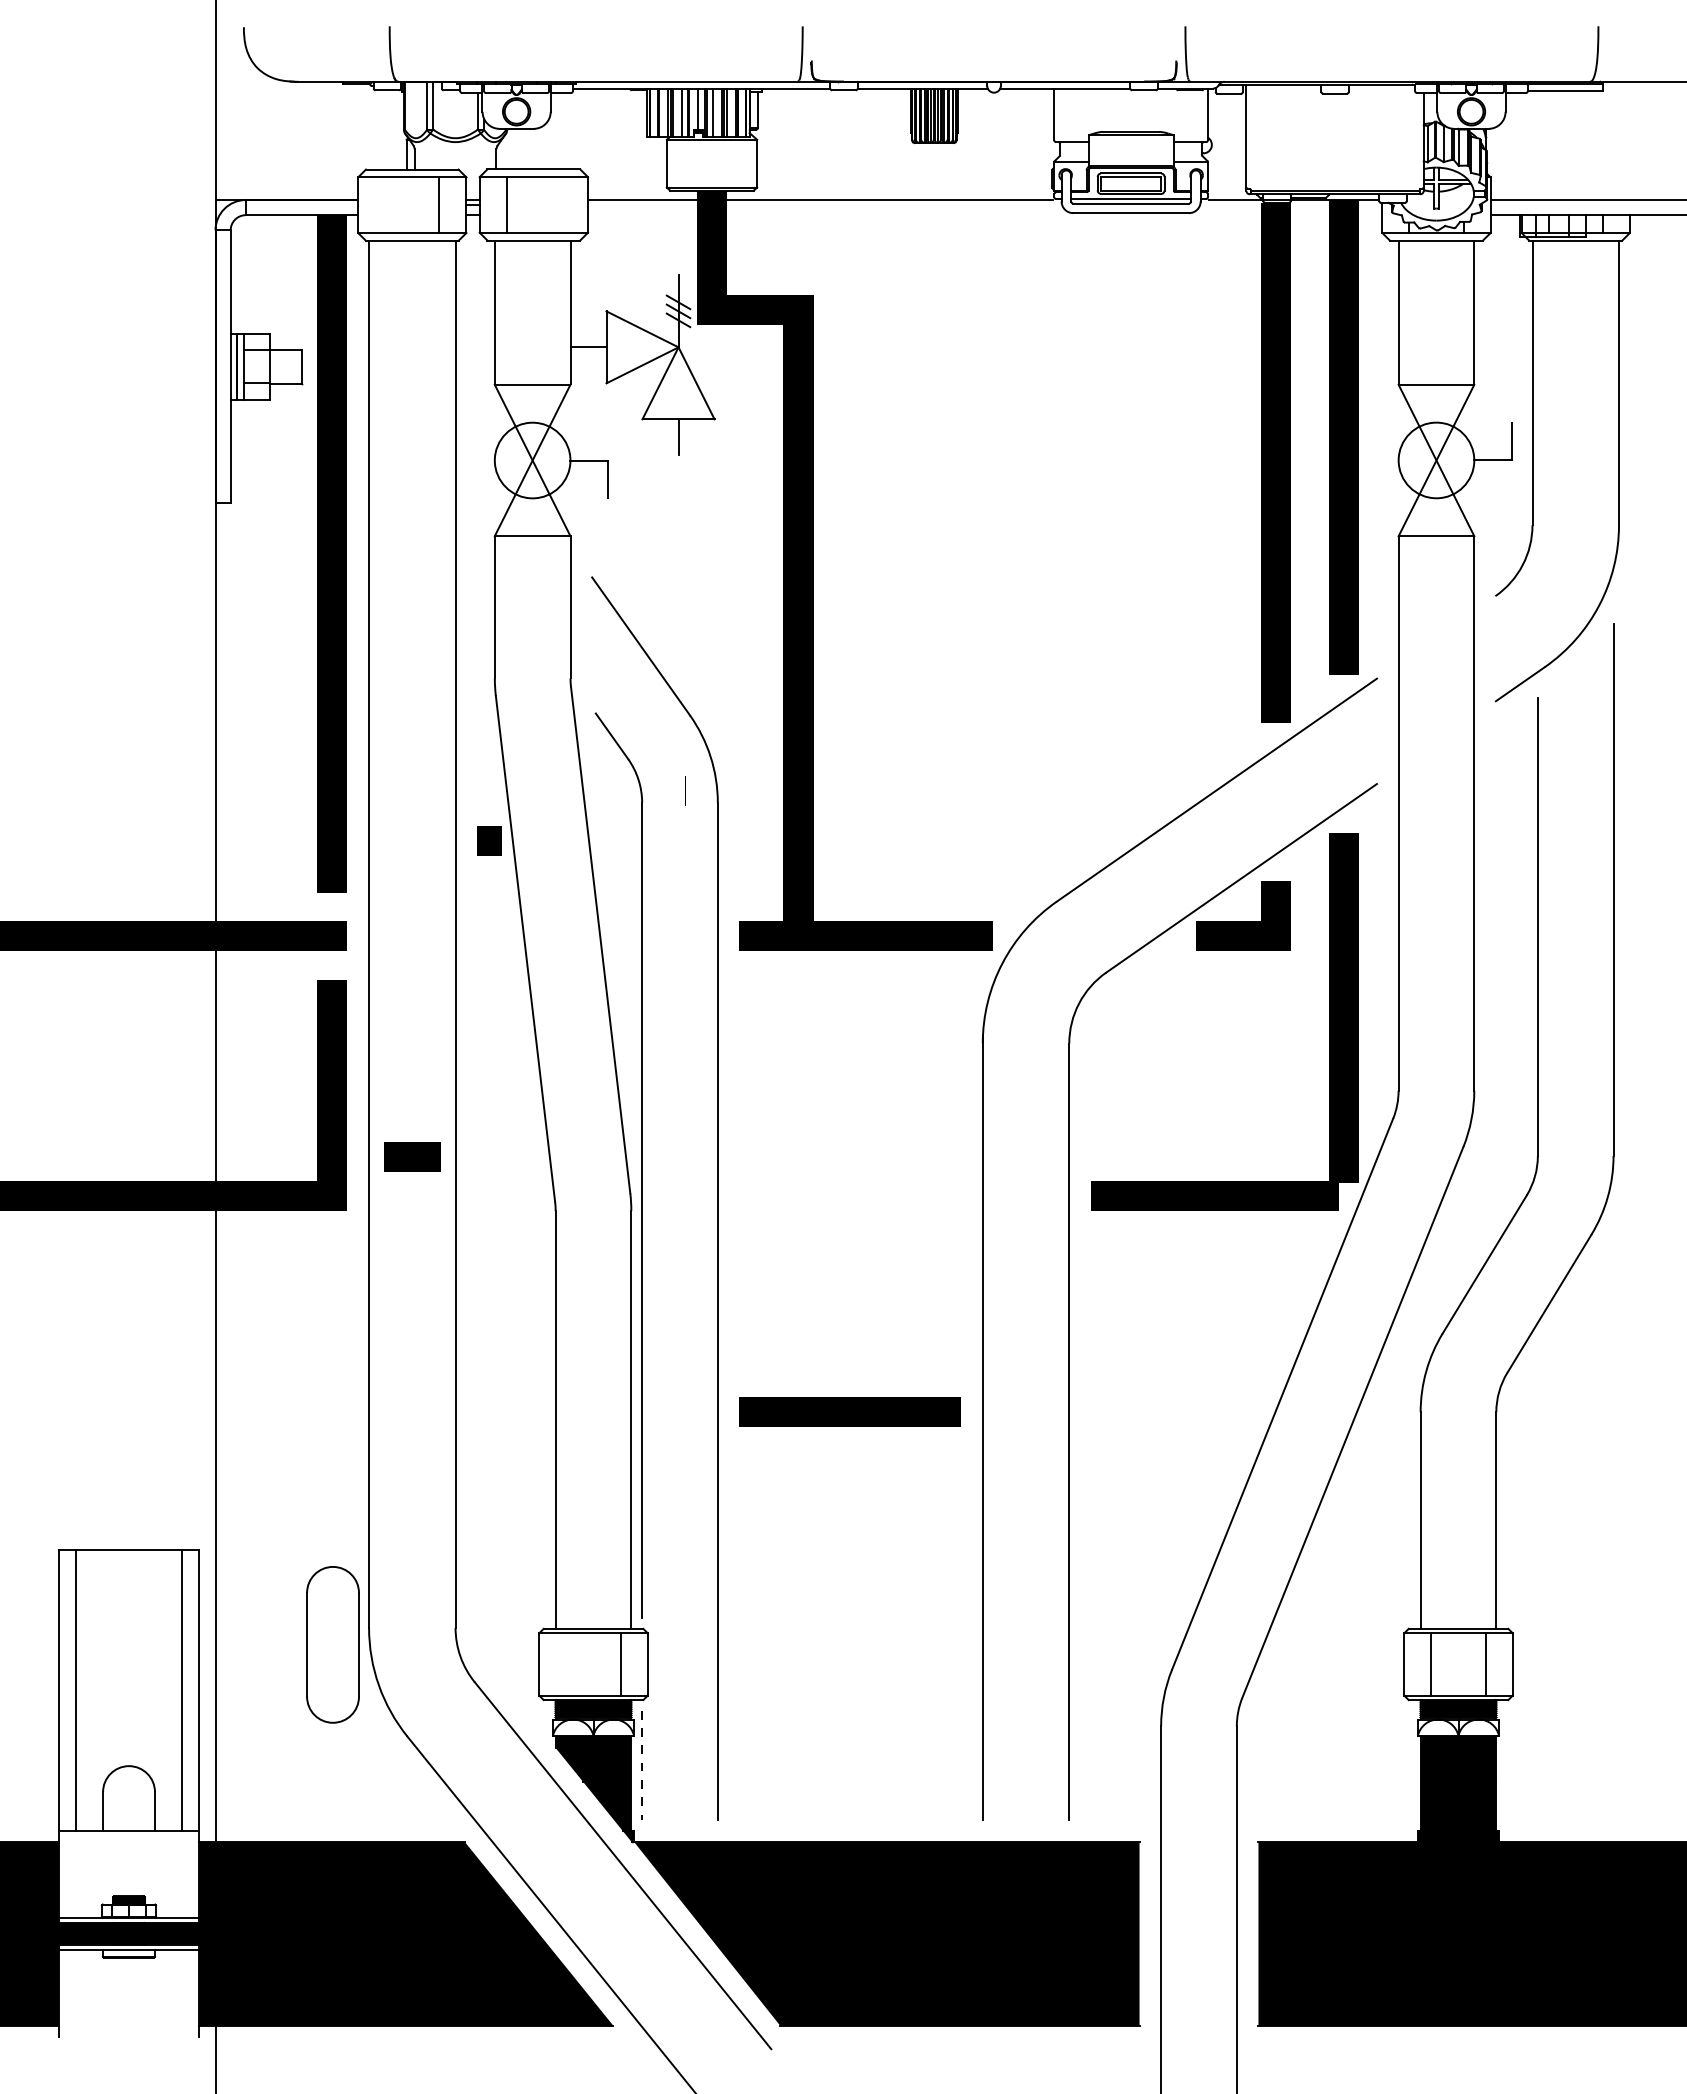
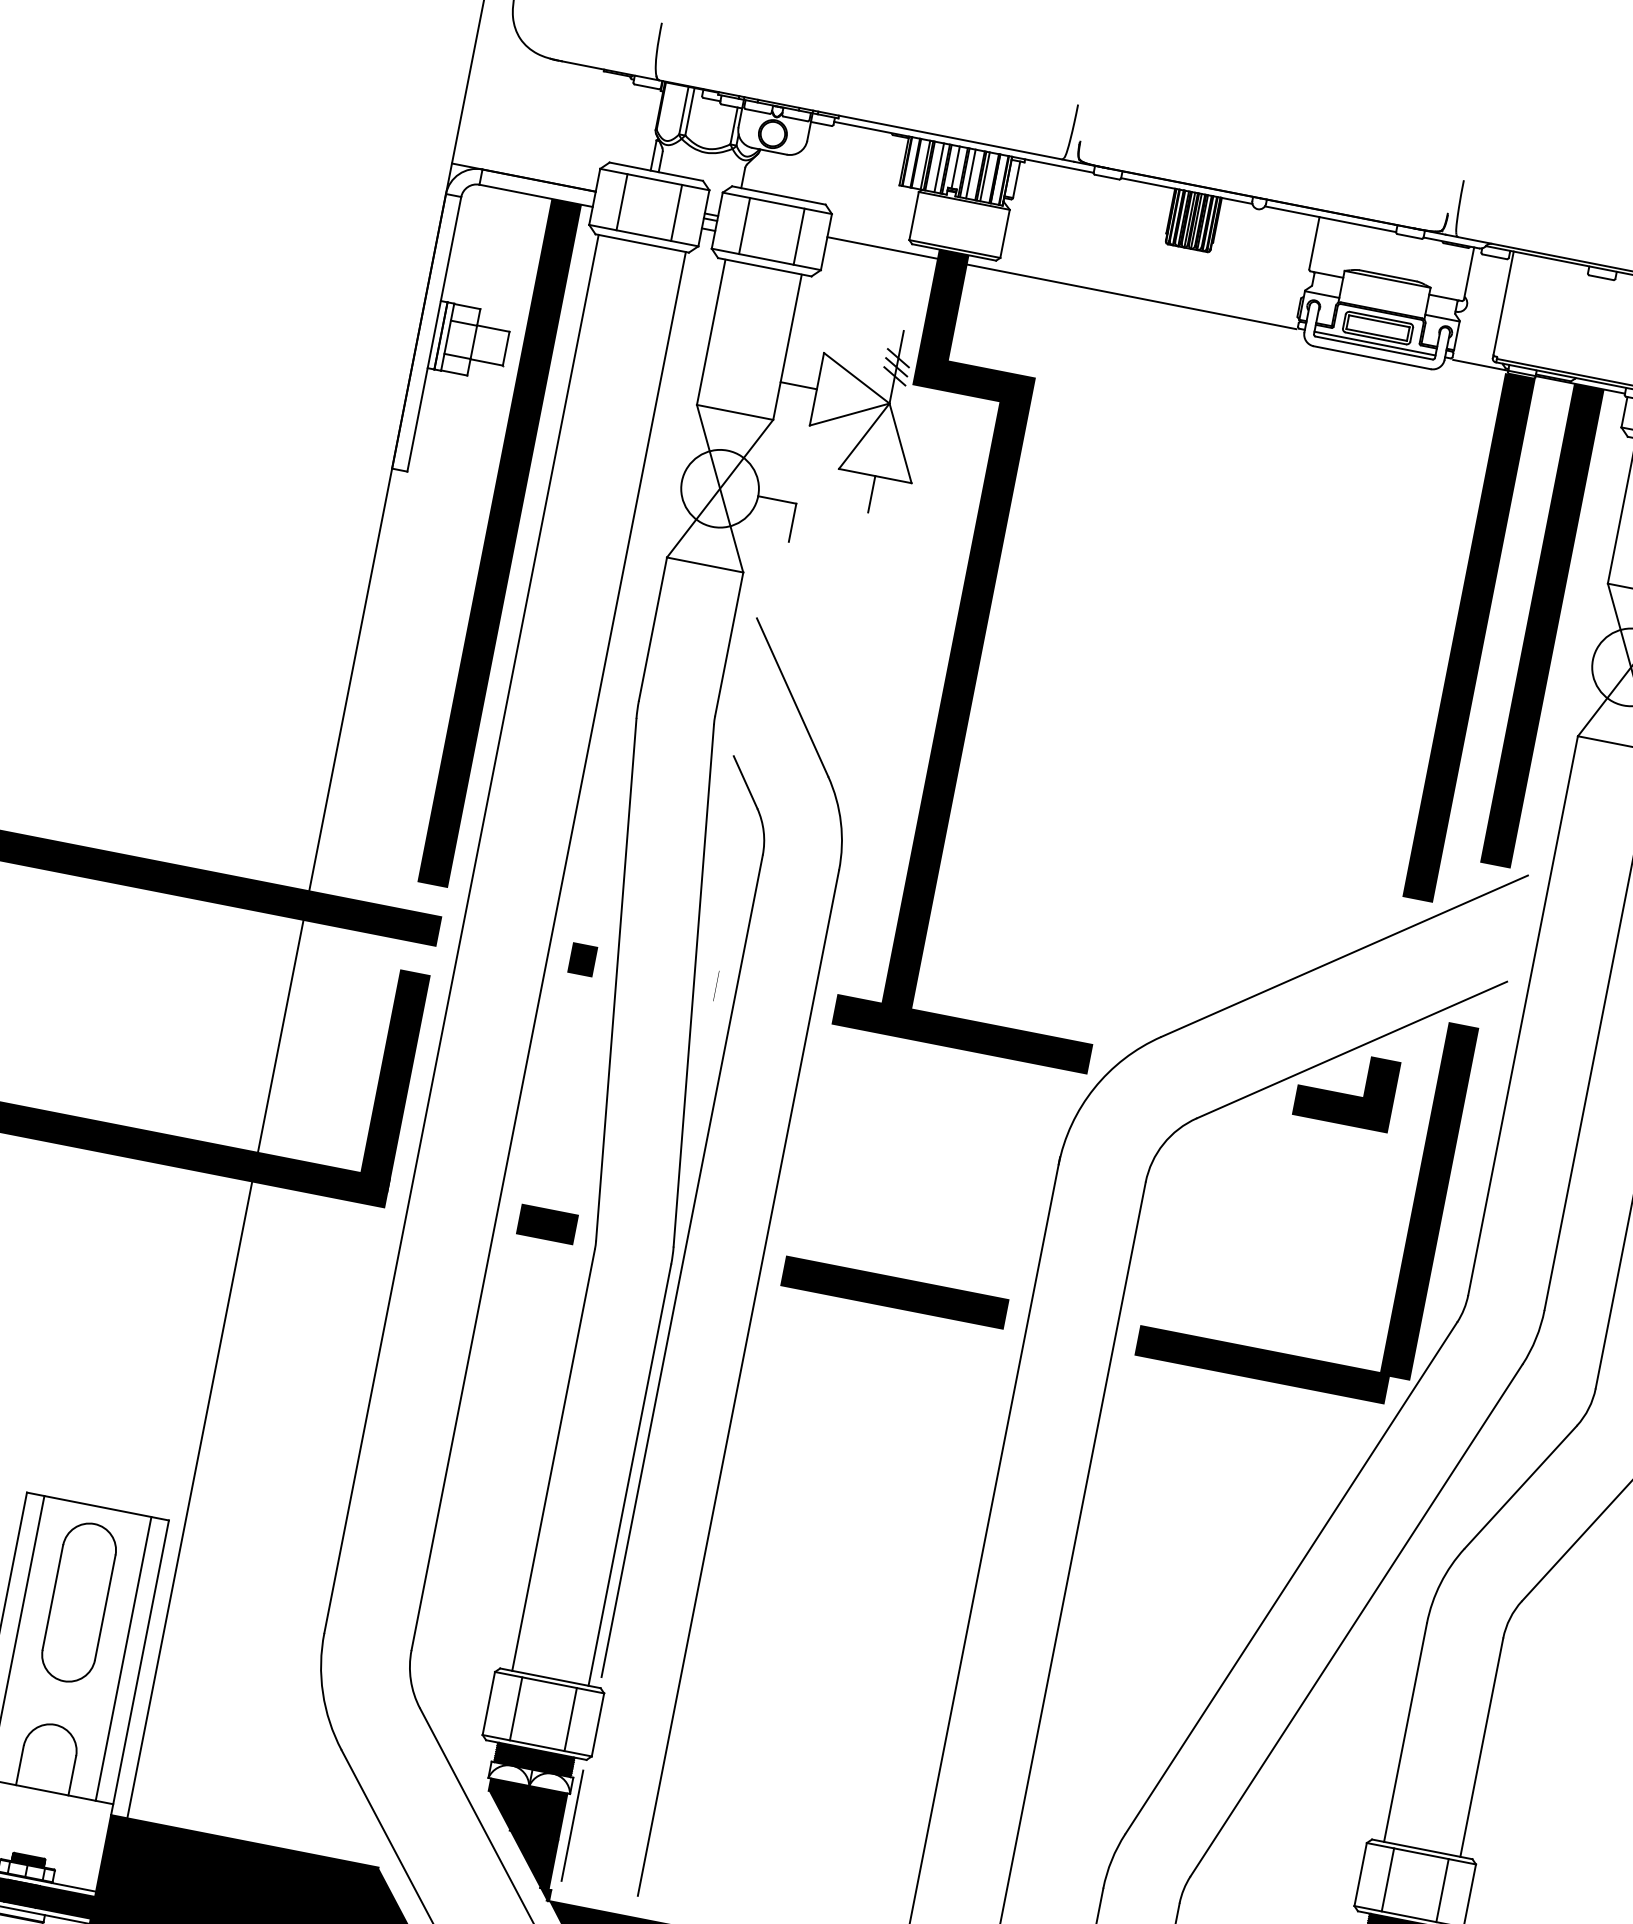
line: (560, 204) -> (798, 236), added
line: (385, 205) -> (622, 202), added
line: (685, 790) -> (716, 985), moved
line: (489, 840) -> (582, 958), moved
line: (412, 1156) -> (547, 1224), moved
line: (849, 1411) -> (894, 1292), moved
part: (332, 1644) -> (78, 1602), moved
line: (566, 1664) -> (516, 1708), added
line: (642, 1765) -> (572, 1825), dashed -> solid

